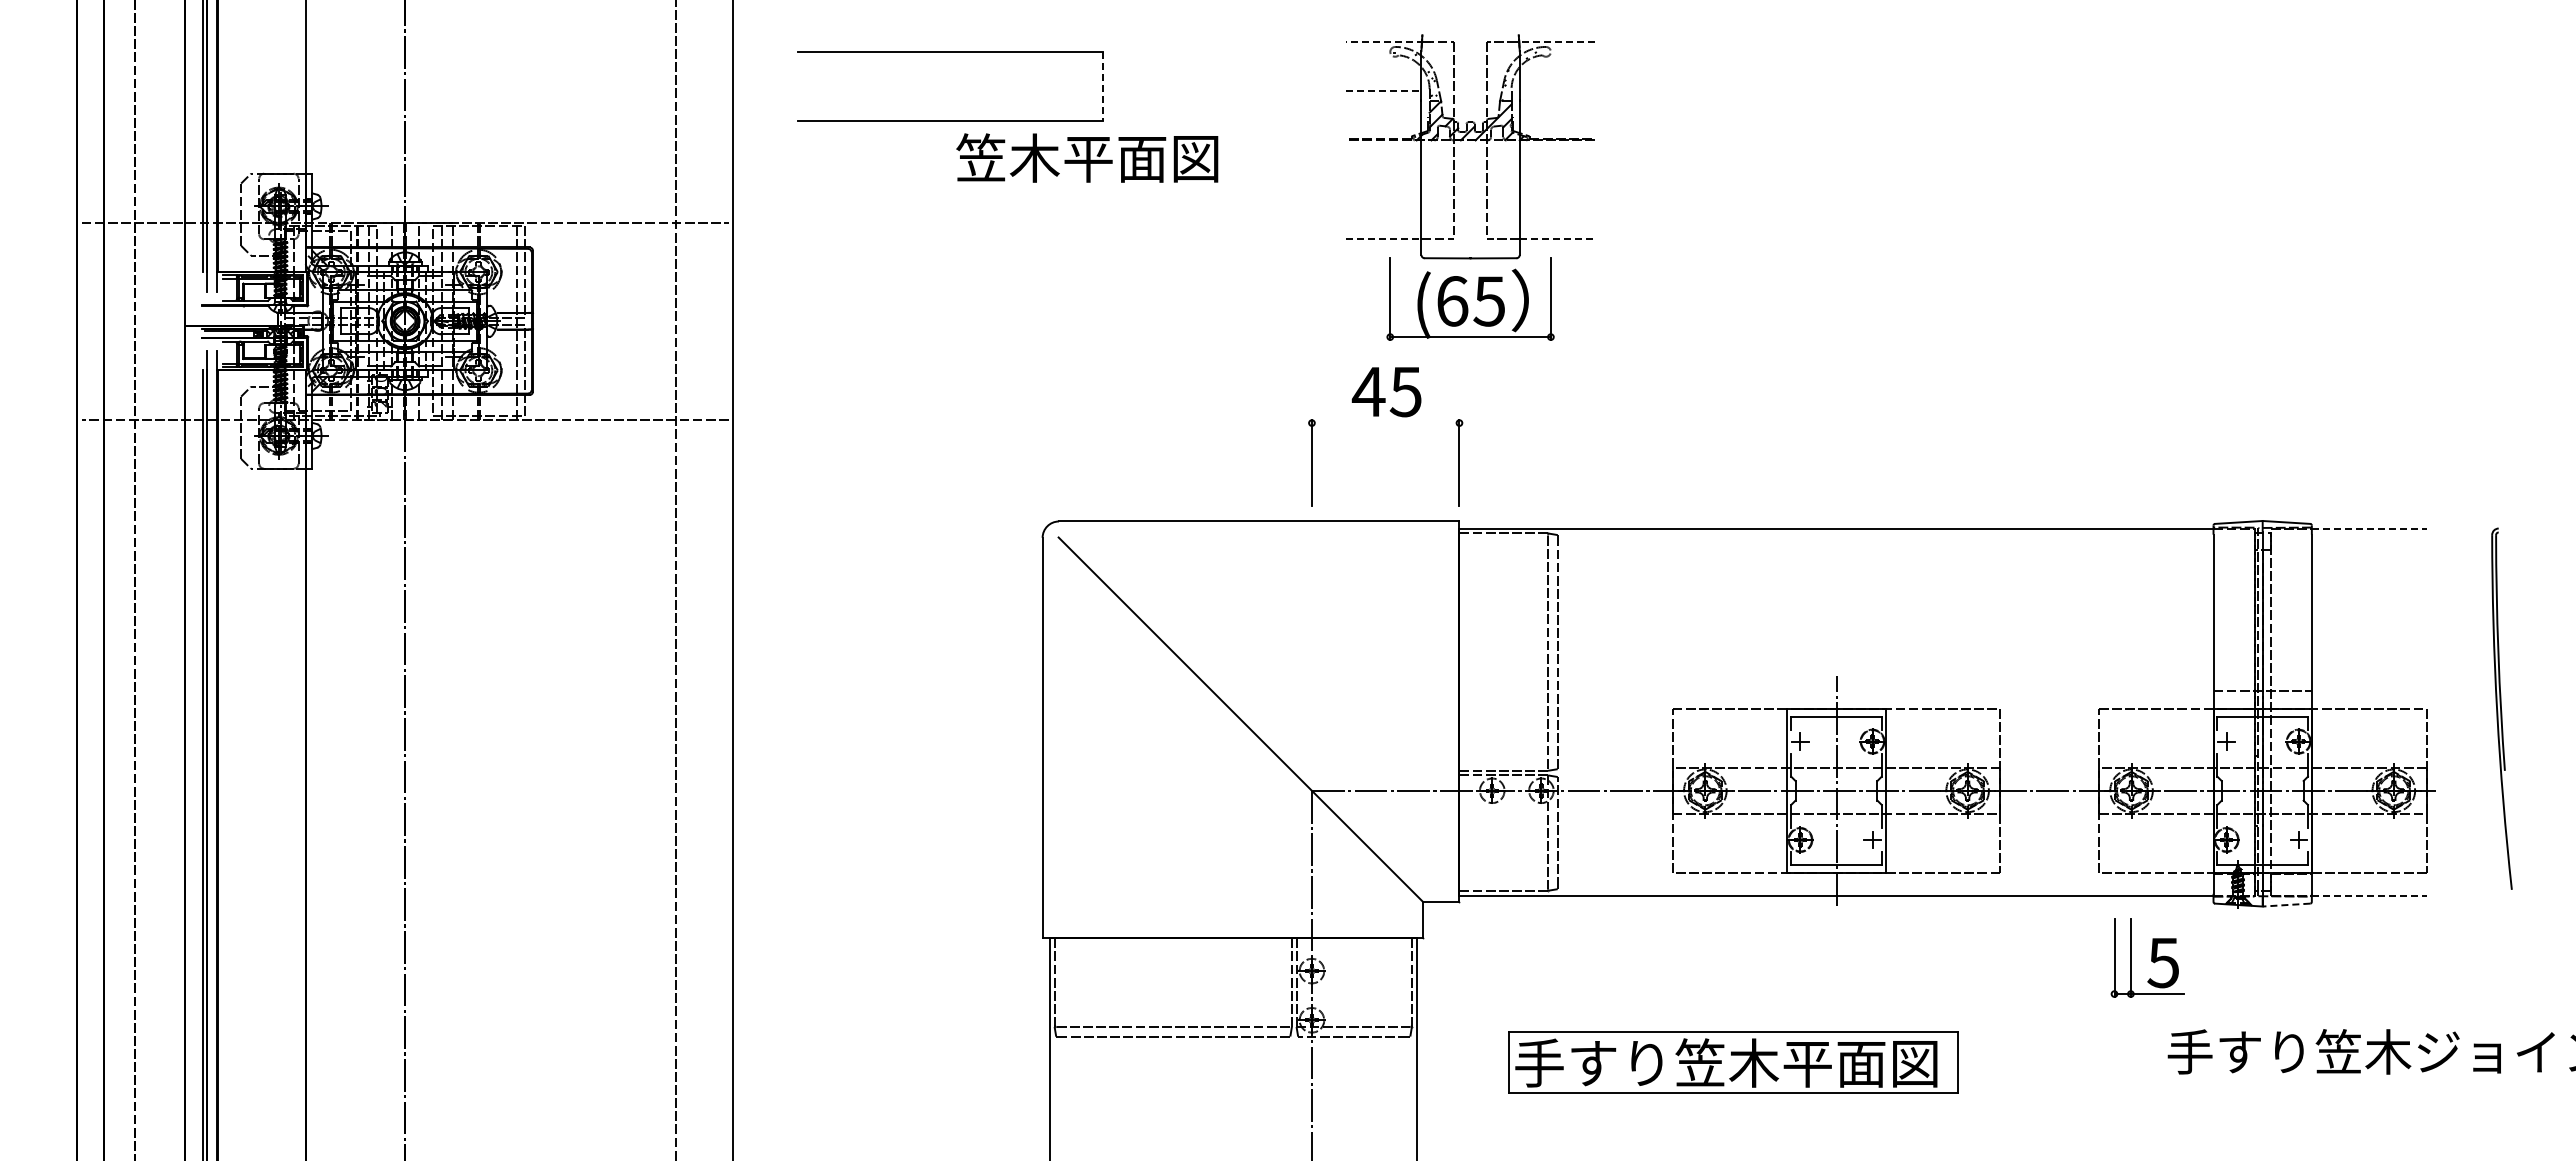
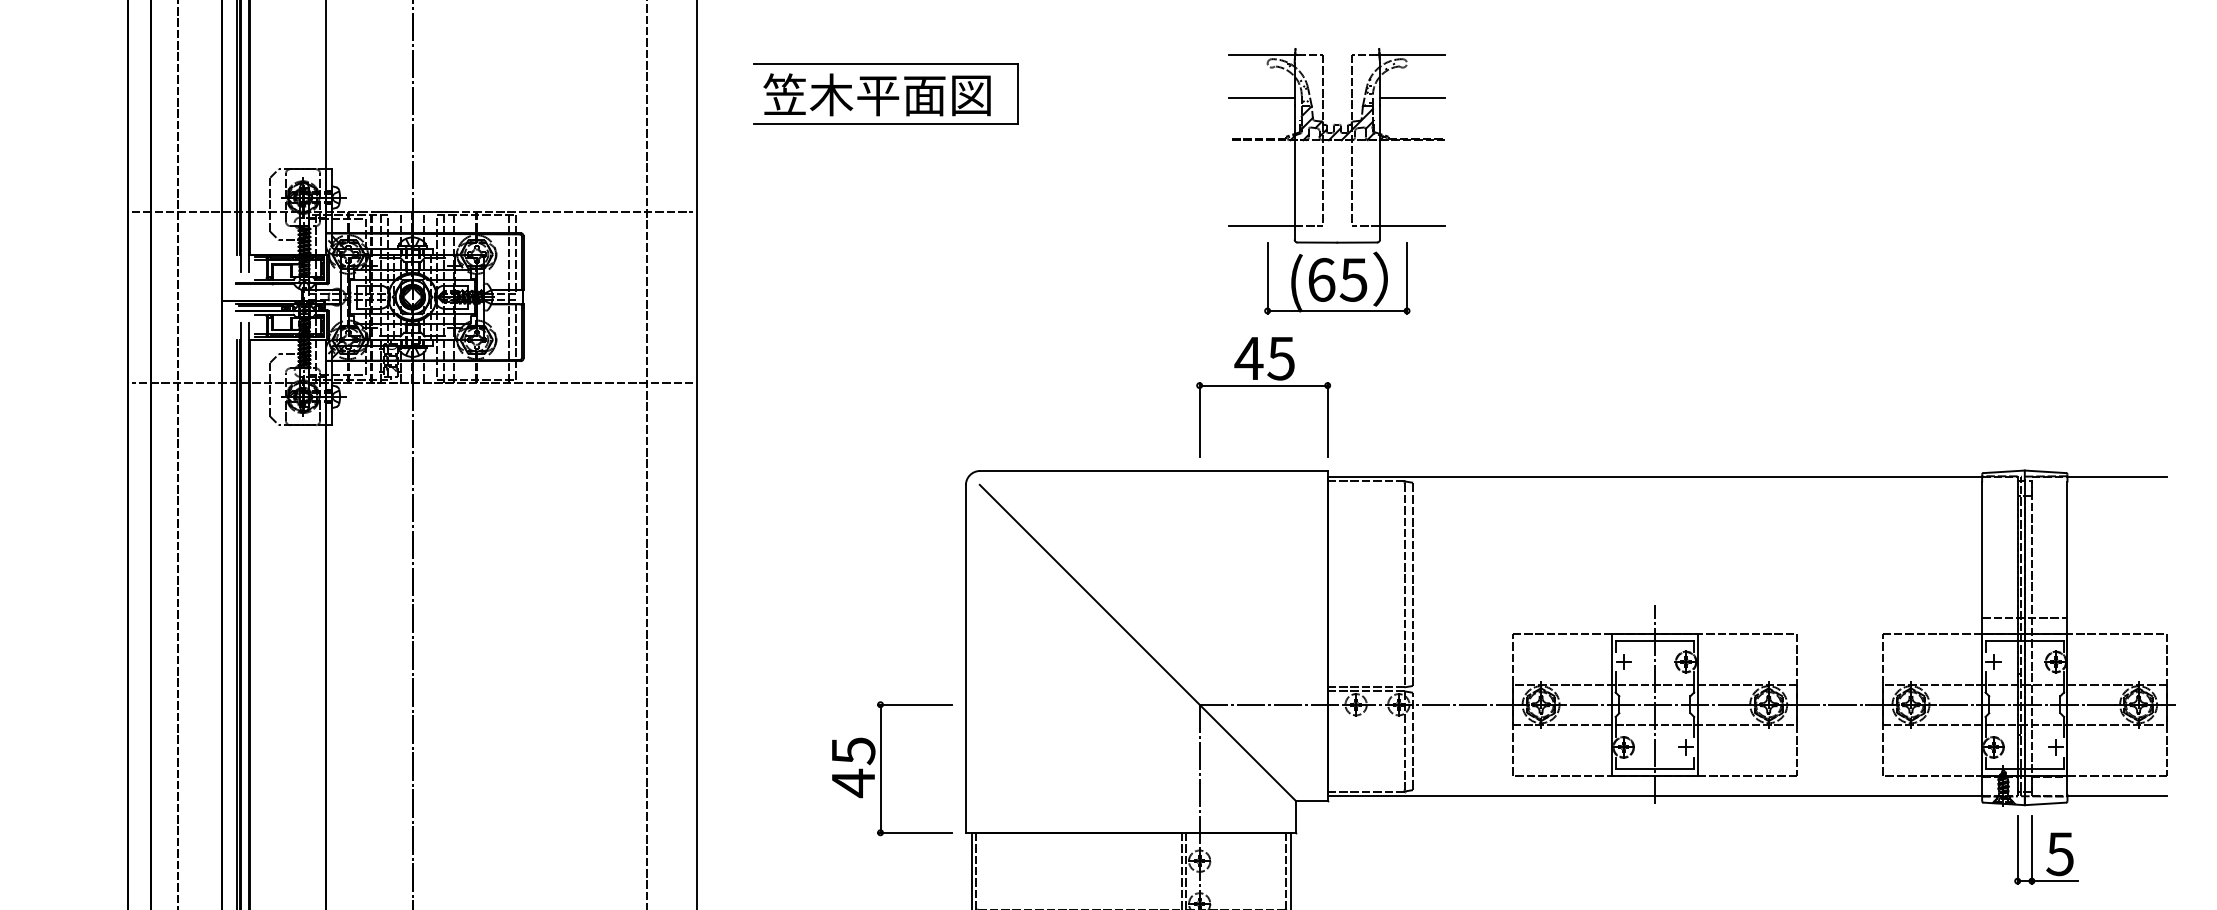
line: (1384, 42) -> (1262, 55), dashed -> solid
line: (1555, 42) -> (1411, 55), dashed -> solid
line: (1103, 86) -> (1018, 93), dashed -> solid
line: (1383, 91) -> (1261, 97), dashed -> solid
line: (1557, 91) -> (1412, 97), added
text: (1087, 157) -> (877, 94), moved
line: (1383, 238) -> (1261, 225), dashed -> solid
line: (1557, 238) -> (1412, 225), dashed -> solid
line: (1385, 423) -> (1263, 385), added
line: (2369, 528) -> (2117, 477), dashed -> solid
part: (944, 864) -> (880, 768), added
line: (2369, 895) -> (2117, 795), dashed -> solid
line: (2286, 905) -> (2045, 804), dashed -> solid
part: (2147, 957) -> (2046, 849), moved

